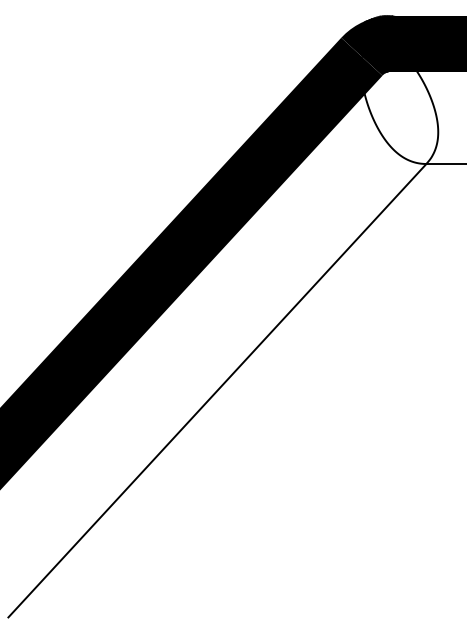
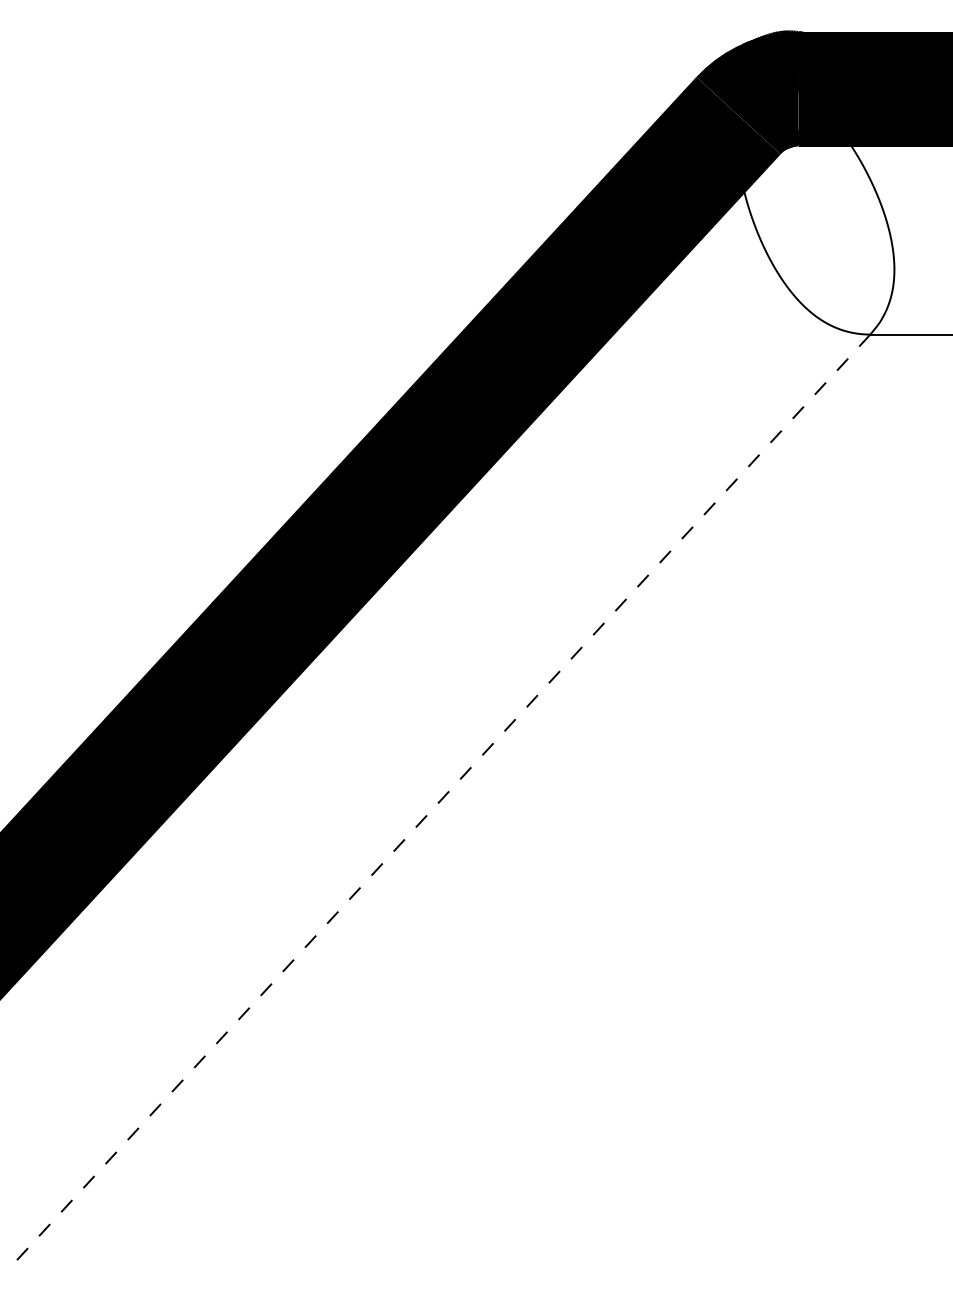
line: (217, 391) -> (443, 798), solid -> dashed

